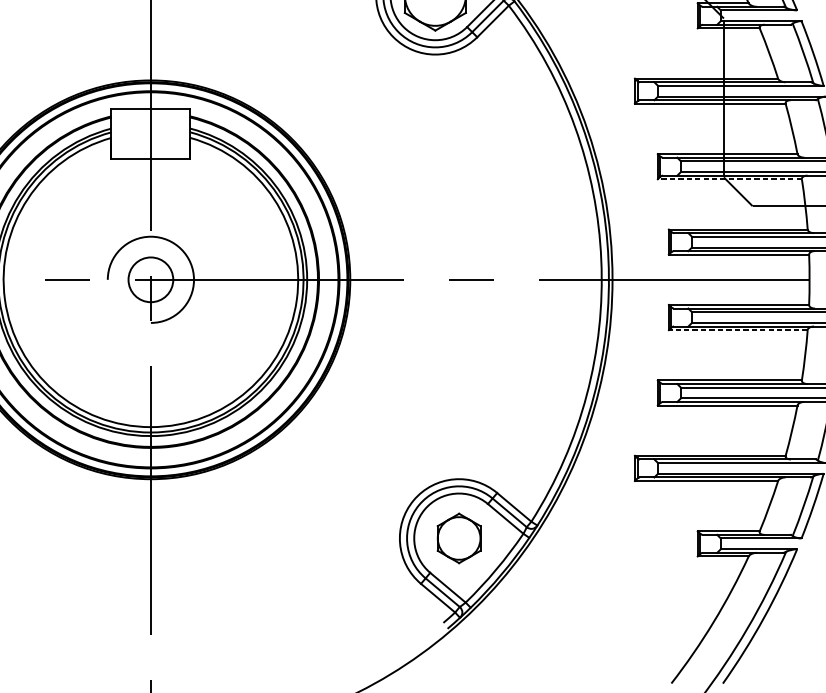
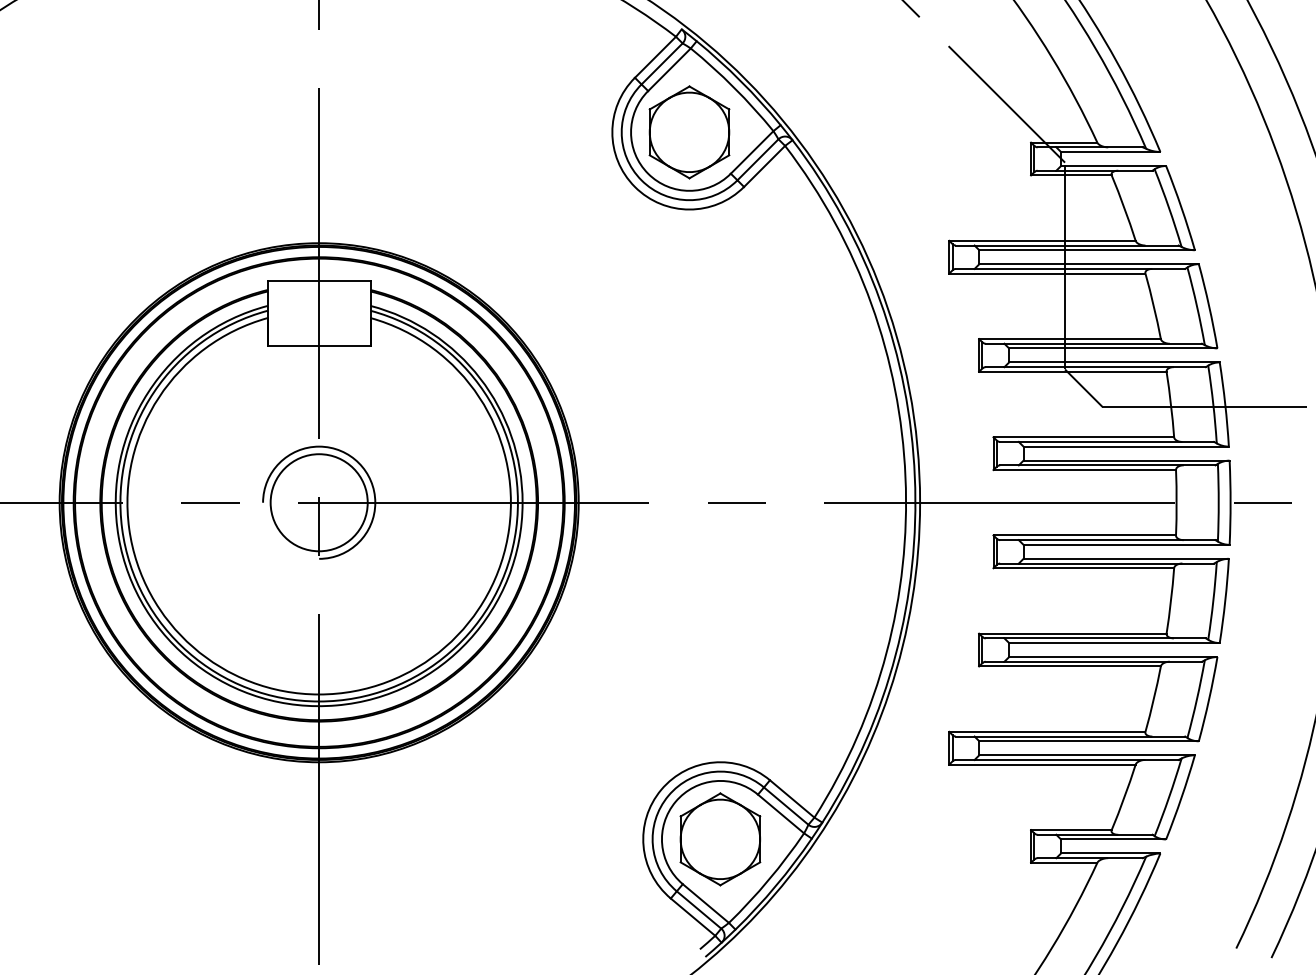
line: (729, 179) -> (1072, 371), dashed -> solid
circle: (150, 279) -> (318, 502), size x1.67
line: (738, 330) -> (1083, 568), dashed -> solid
part: (459, 538) -> (720, 839), size x1.43

